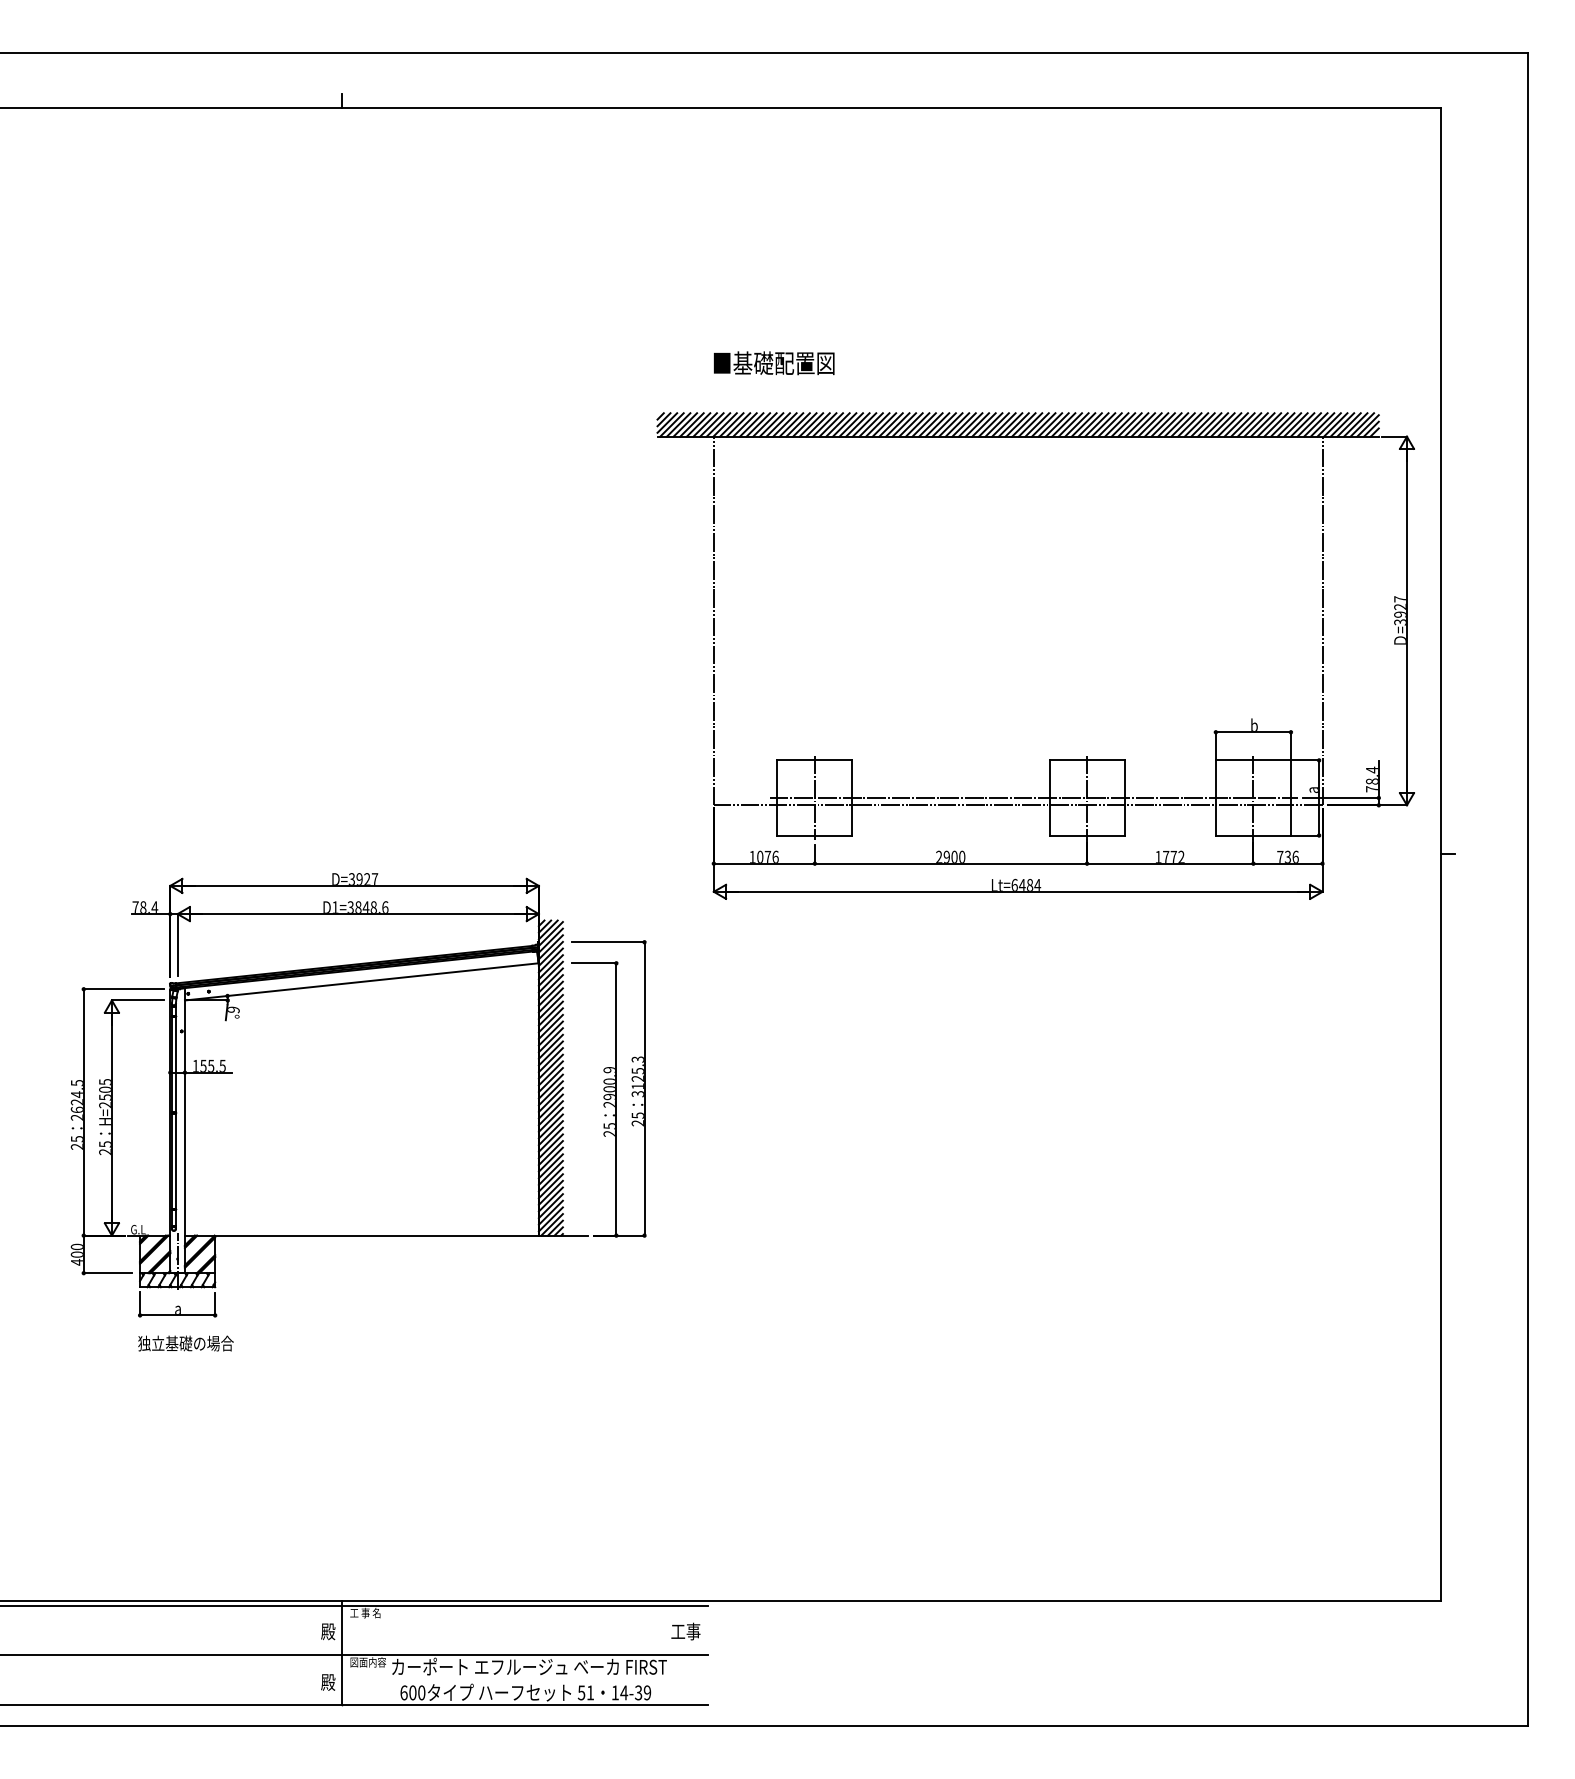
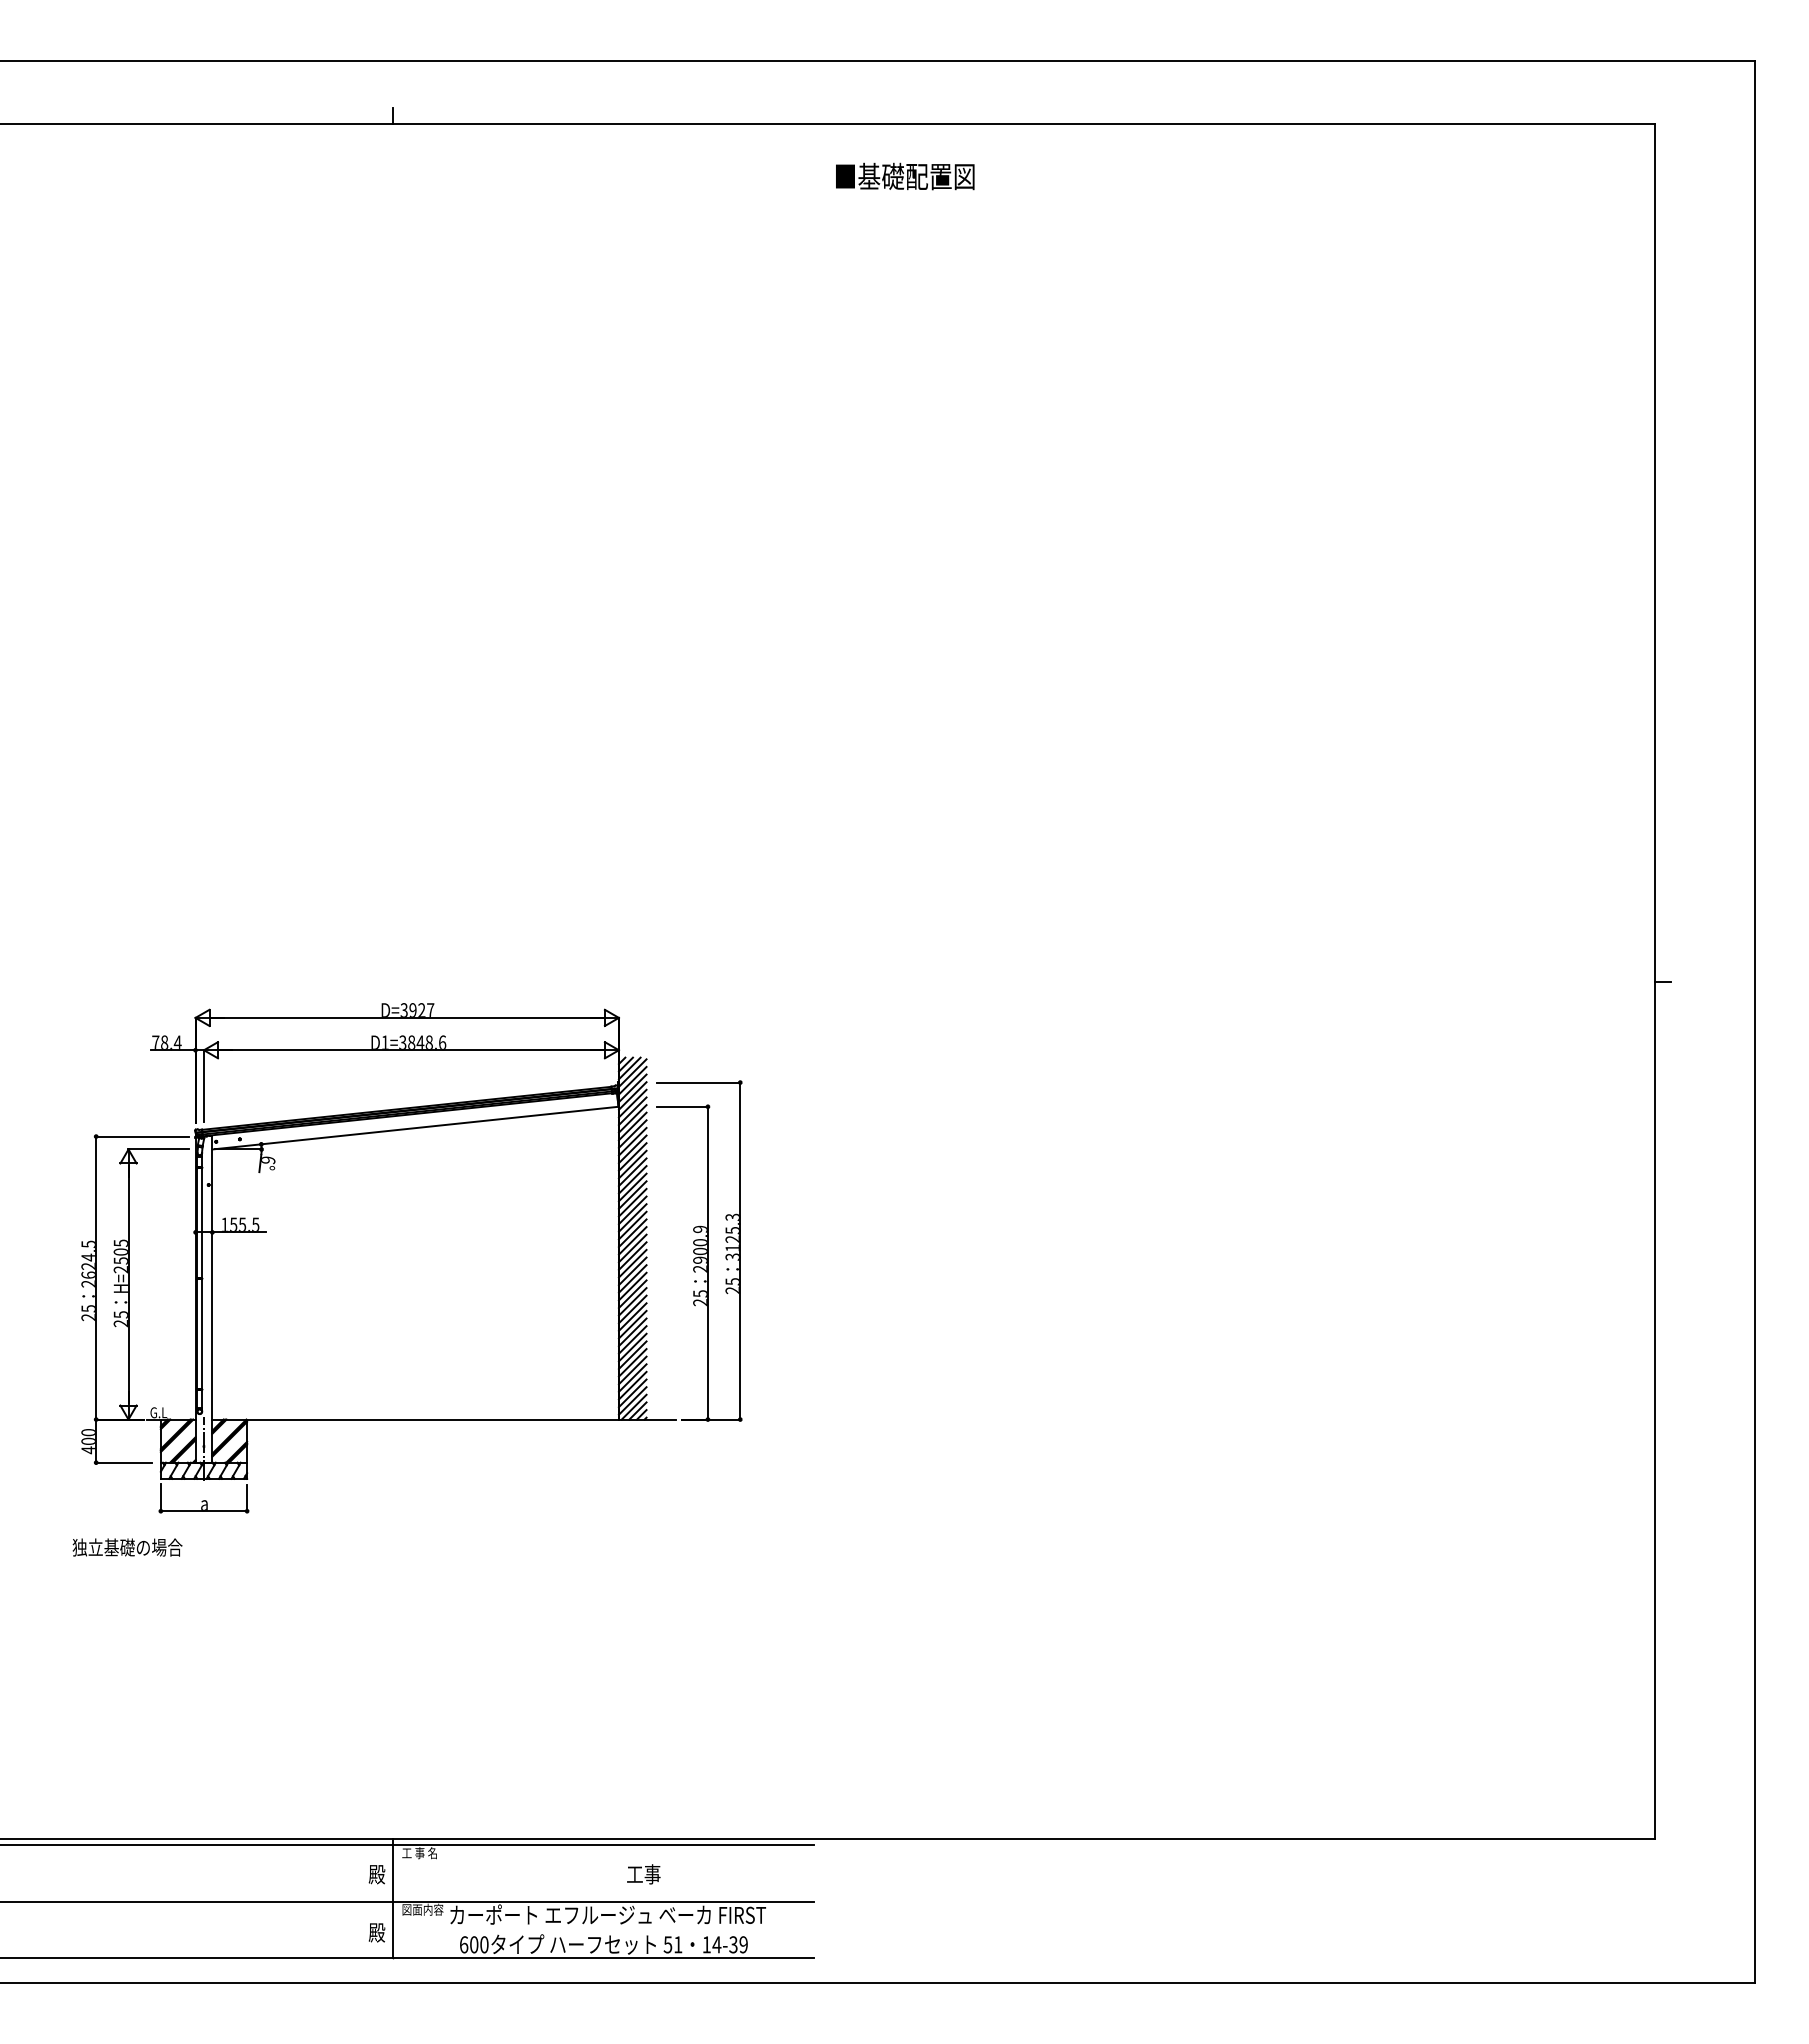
text: (774, 363) -> (905, 176), moved
part: (1048, 760) -> (1204, 873), removed
text: (185, 1343) -> (127, 1547), moved
text: (685, 1631) -> (643, 1874), moved

